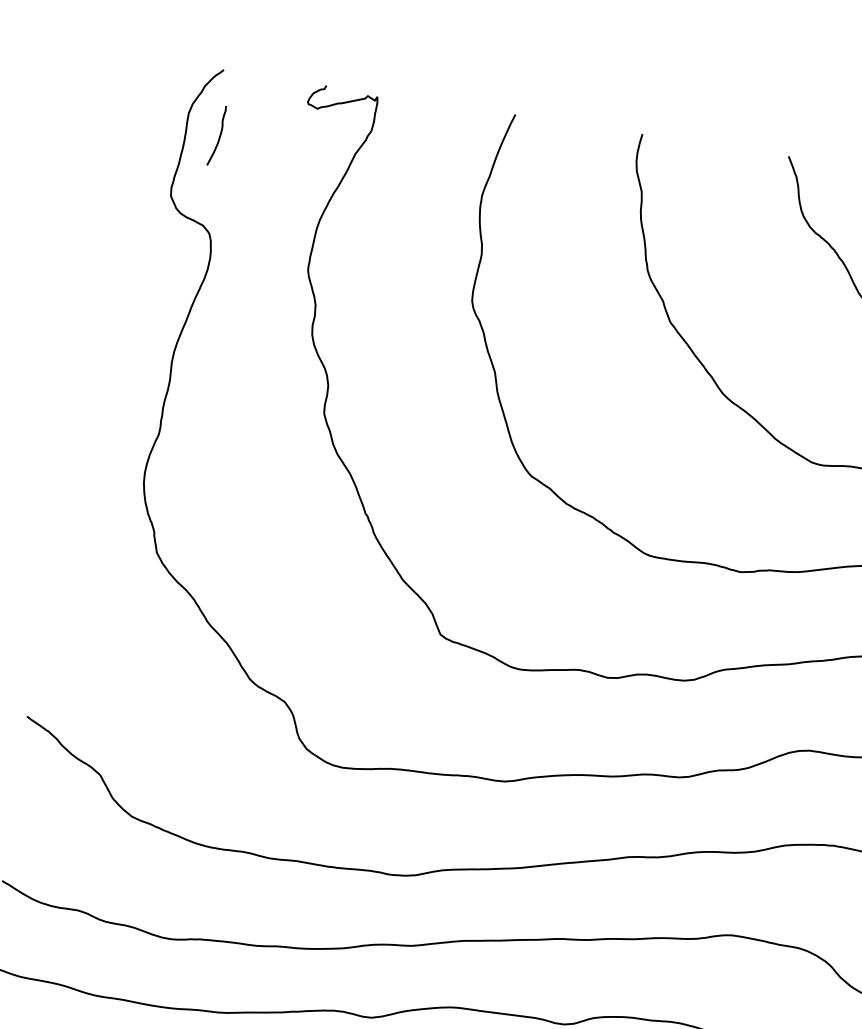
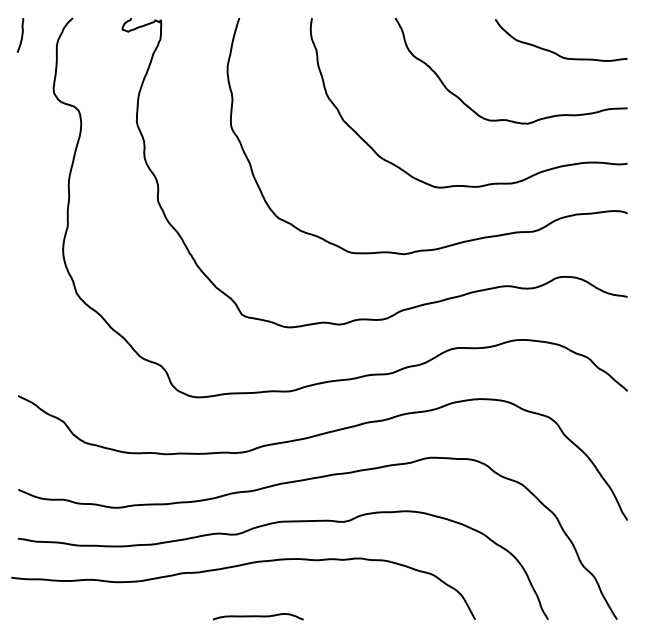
curve: (218, 136) -> (21, 35), moved

